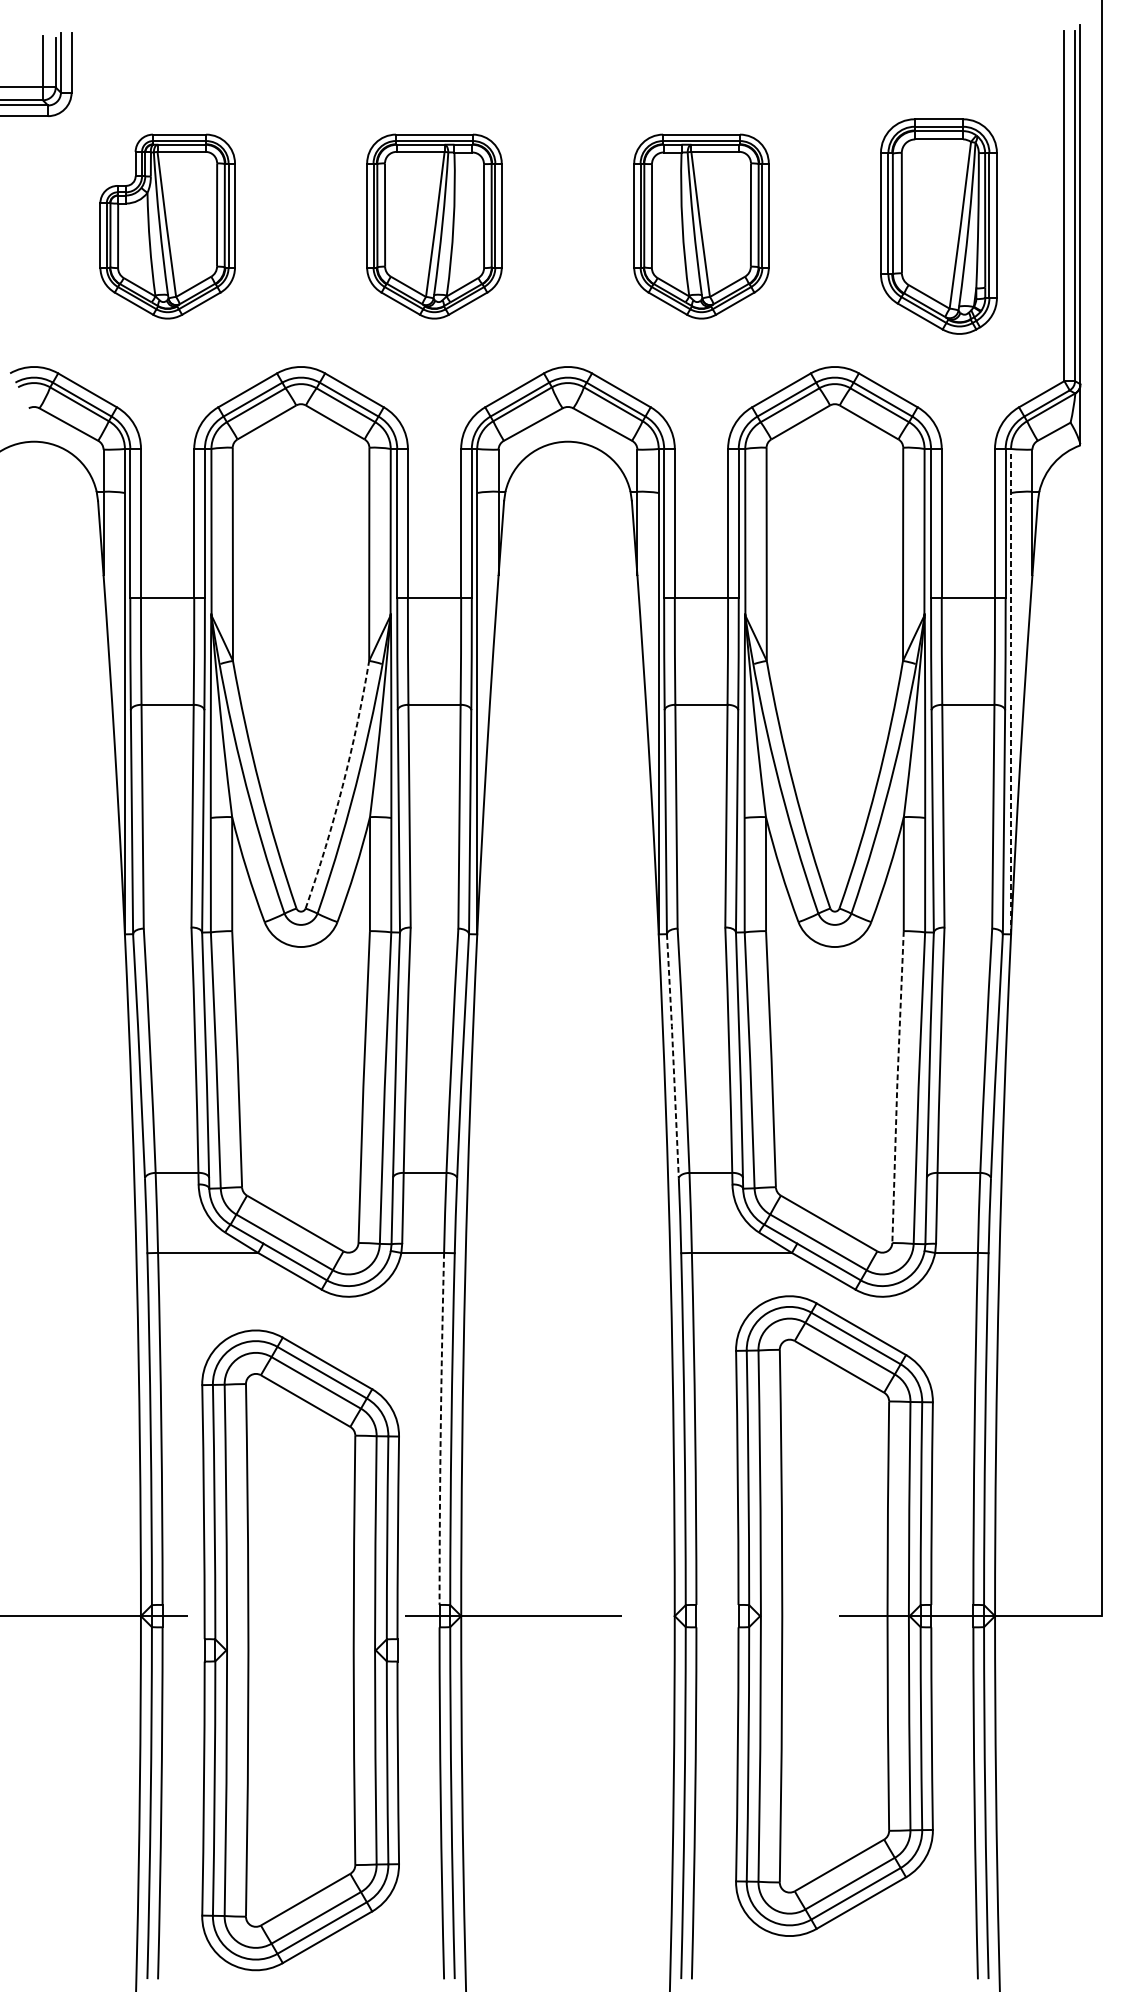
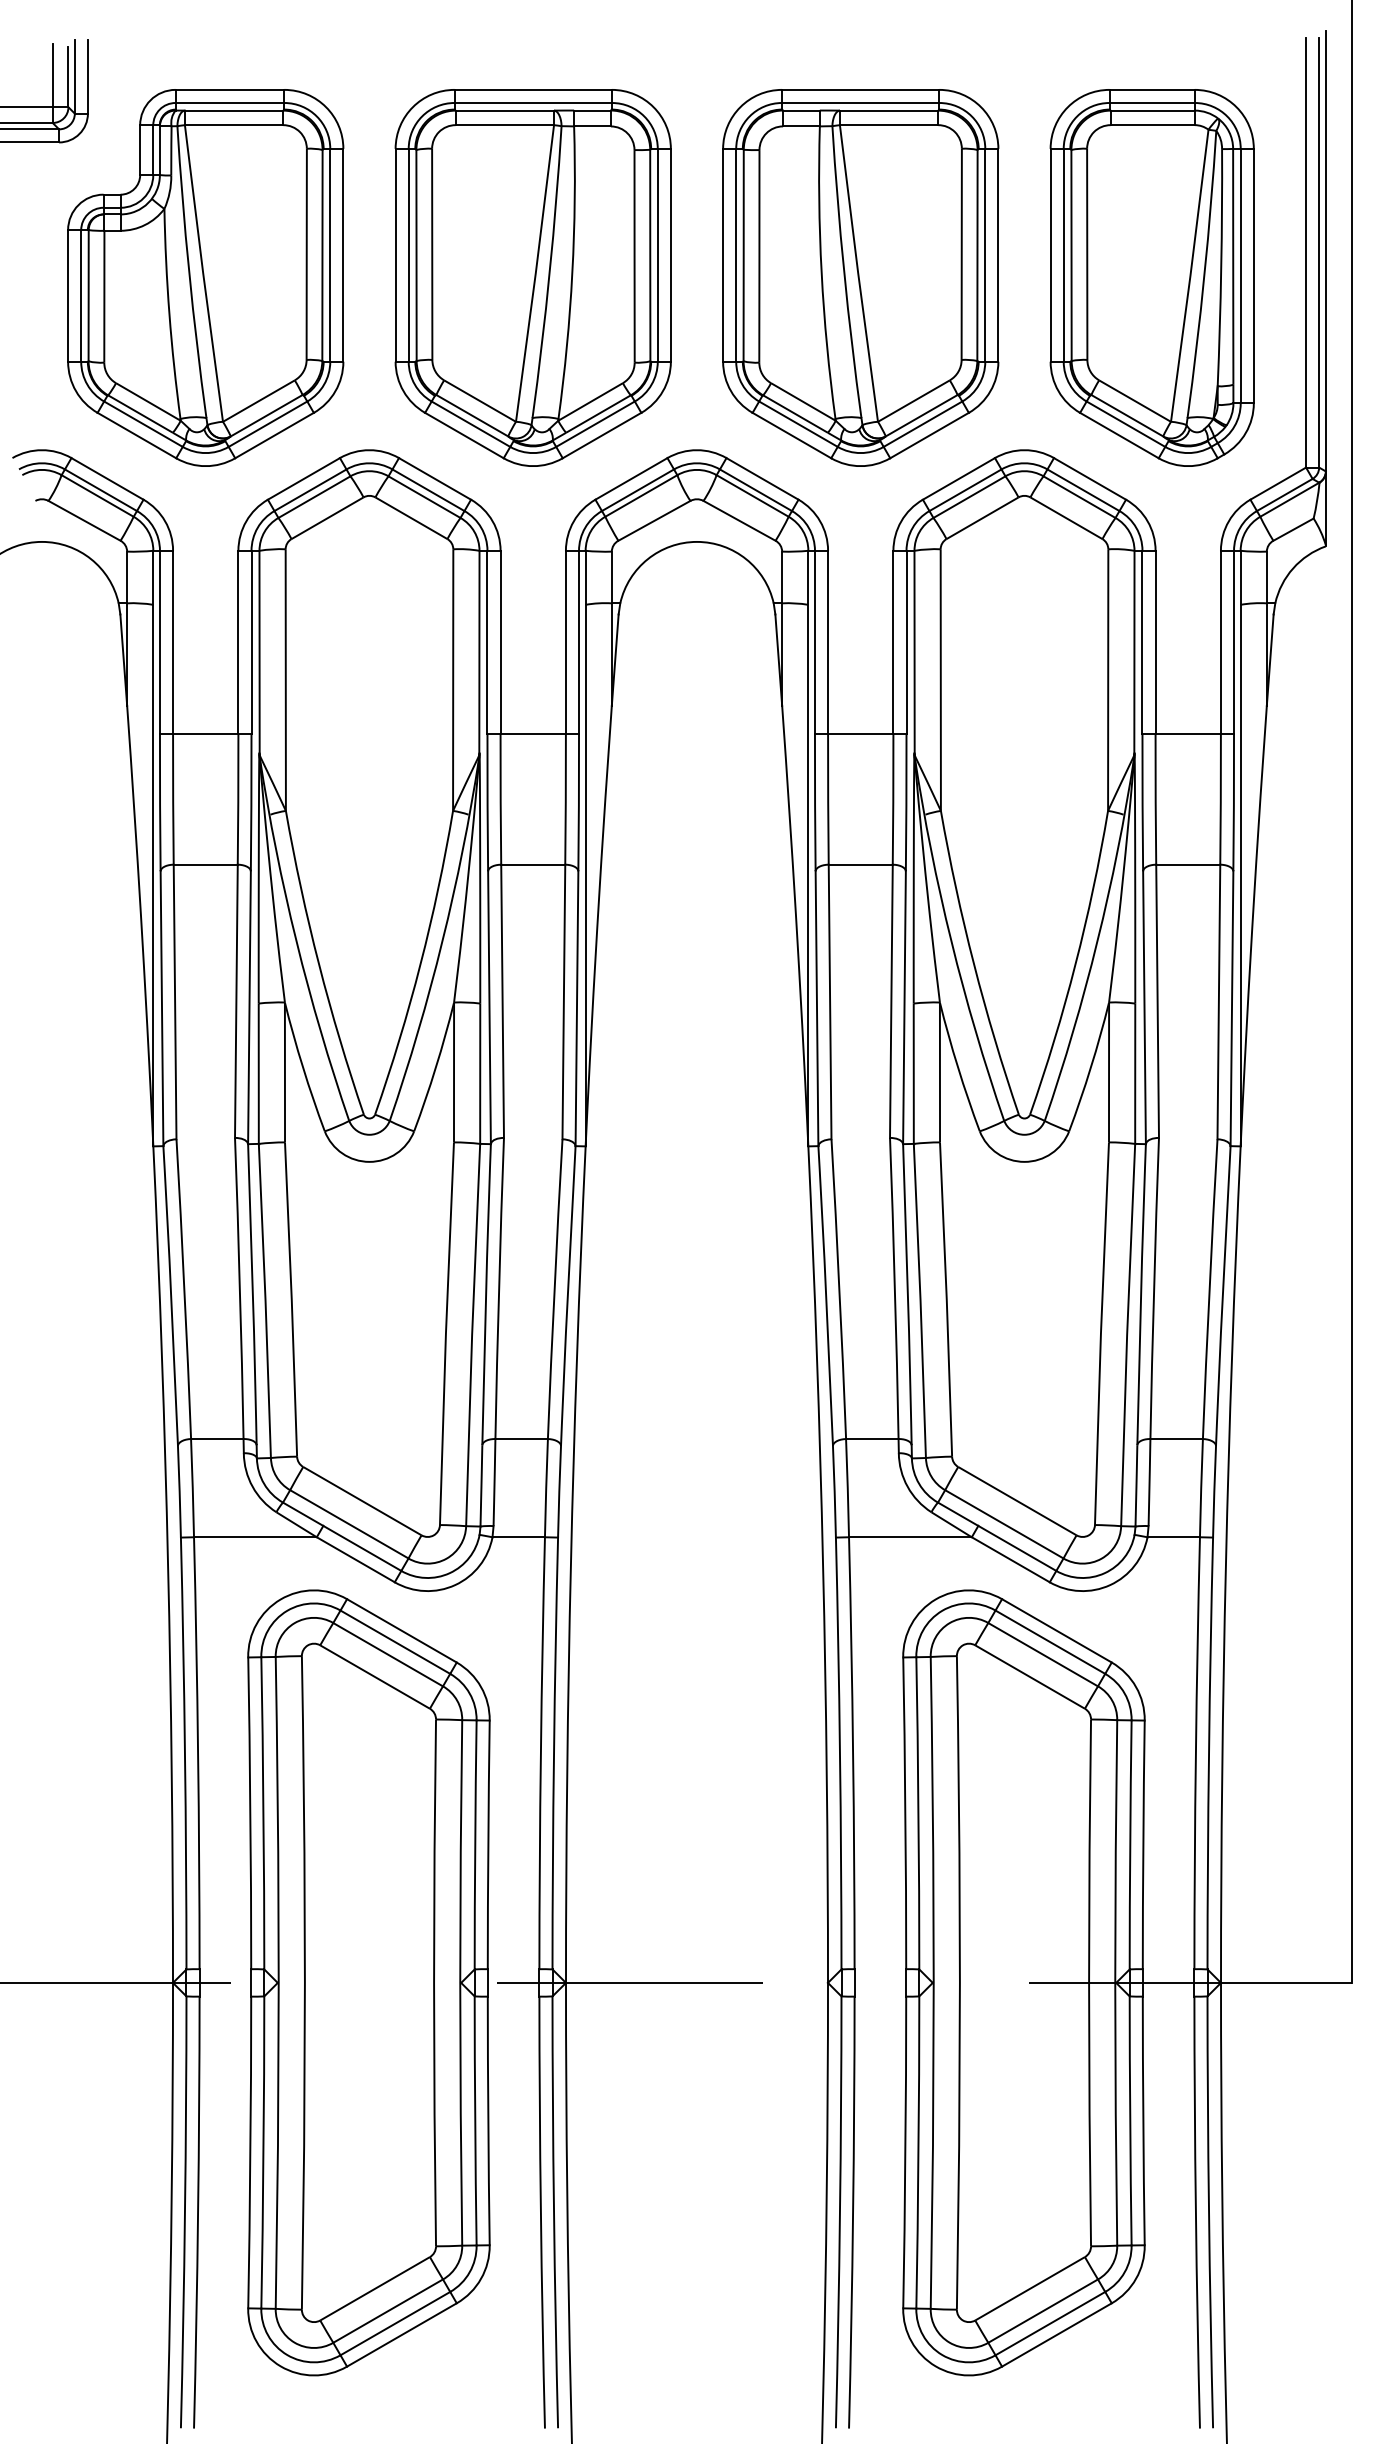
part: (167, 226) -> (205, 277), size x1.67
part: (433, 226) -> (532, 277), size x1.67
part: (701, 226) -> (860, 277), size x1.67
part: (938, 226) -> (1151, 277), size x1.43
line: (1010, 691) -> (1240, 848), dashed -> solid
arc: (342, 786) -> (420, 964), dashed -> solid
line: (673, 1055) -> (826, 1295), dashed -> solid
line: (896, 1086) -> (1100, 1333), dashed -> solid
arc: (440, 1429) -> (540, 1753), dashed -> solid
part: (300, 1650) -> (368, 1982), moved

